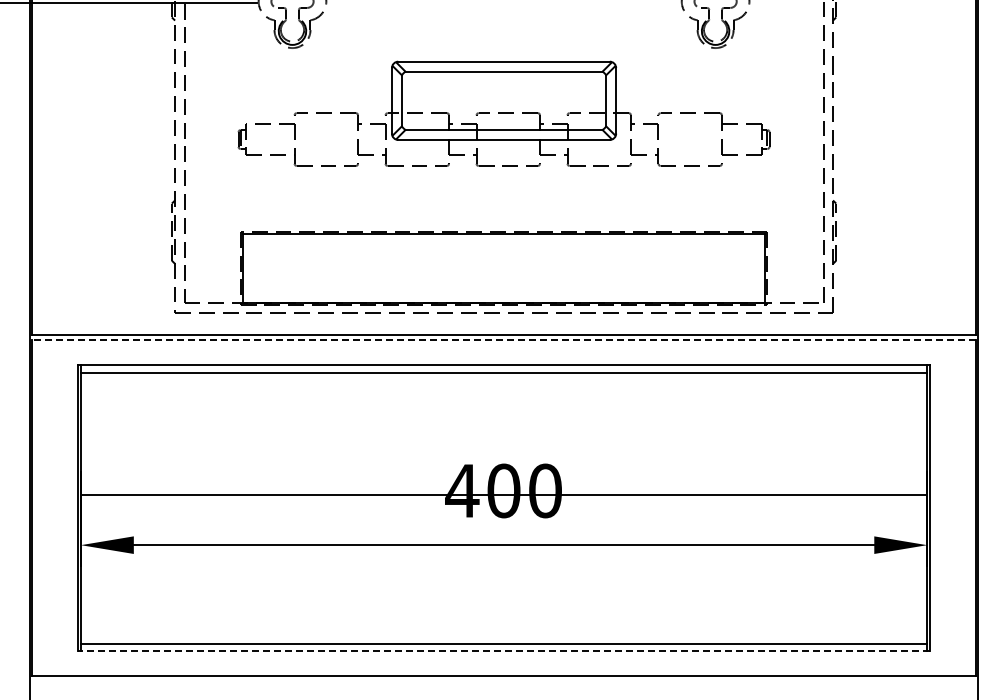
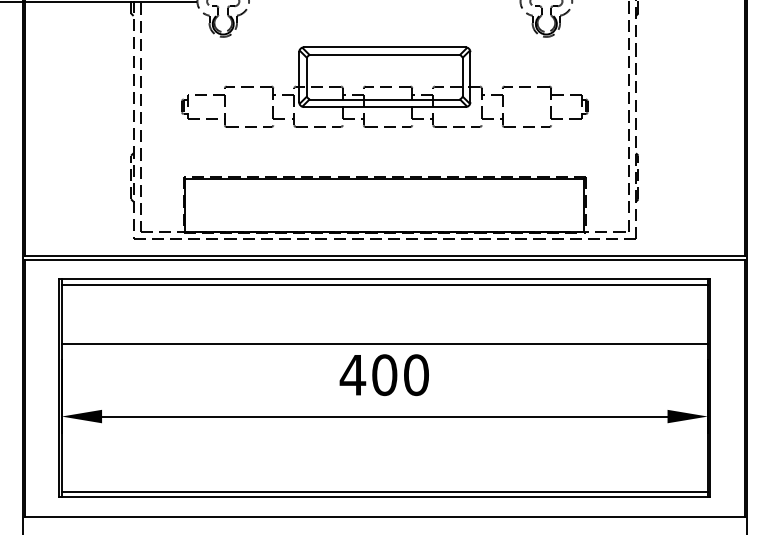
line: (504, 340) -> (385, 260), dashed -> solid
line: (503, 494) -> (384, 344), moved
line: (503, 651) -> (384, 497), dashed -> solid

